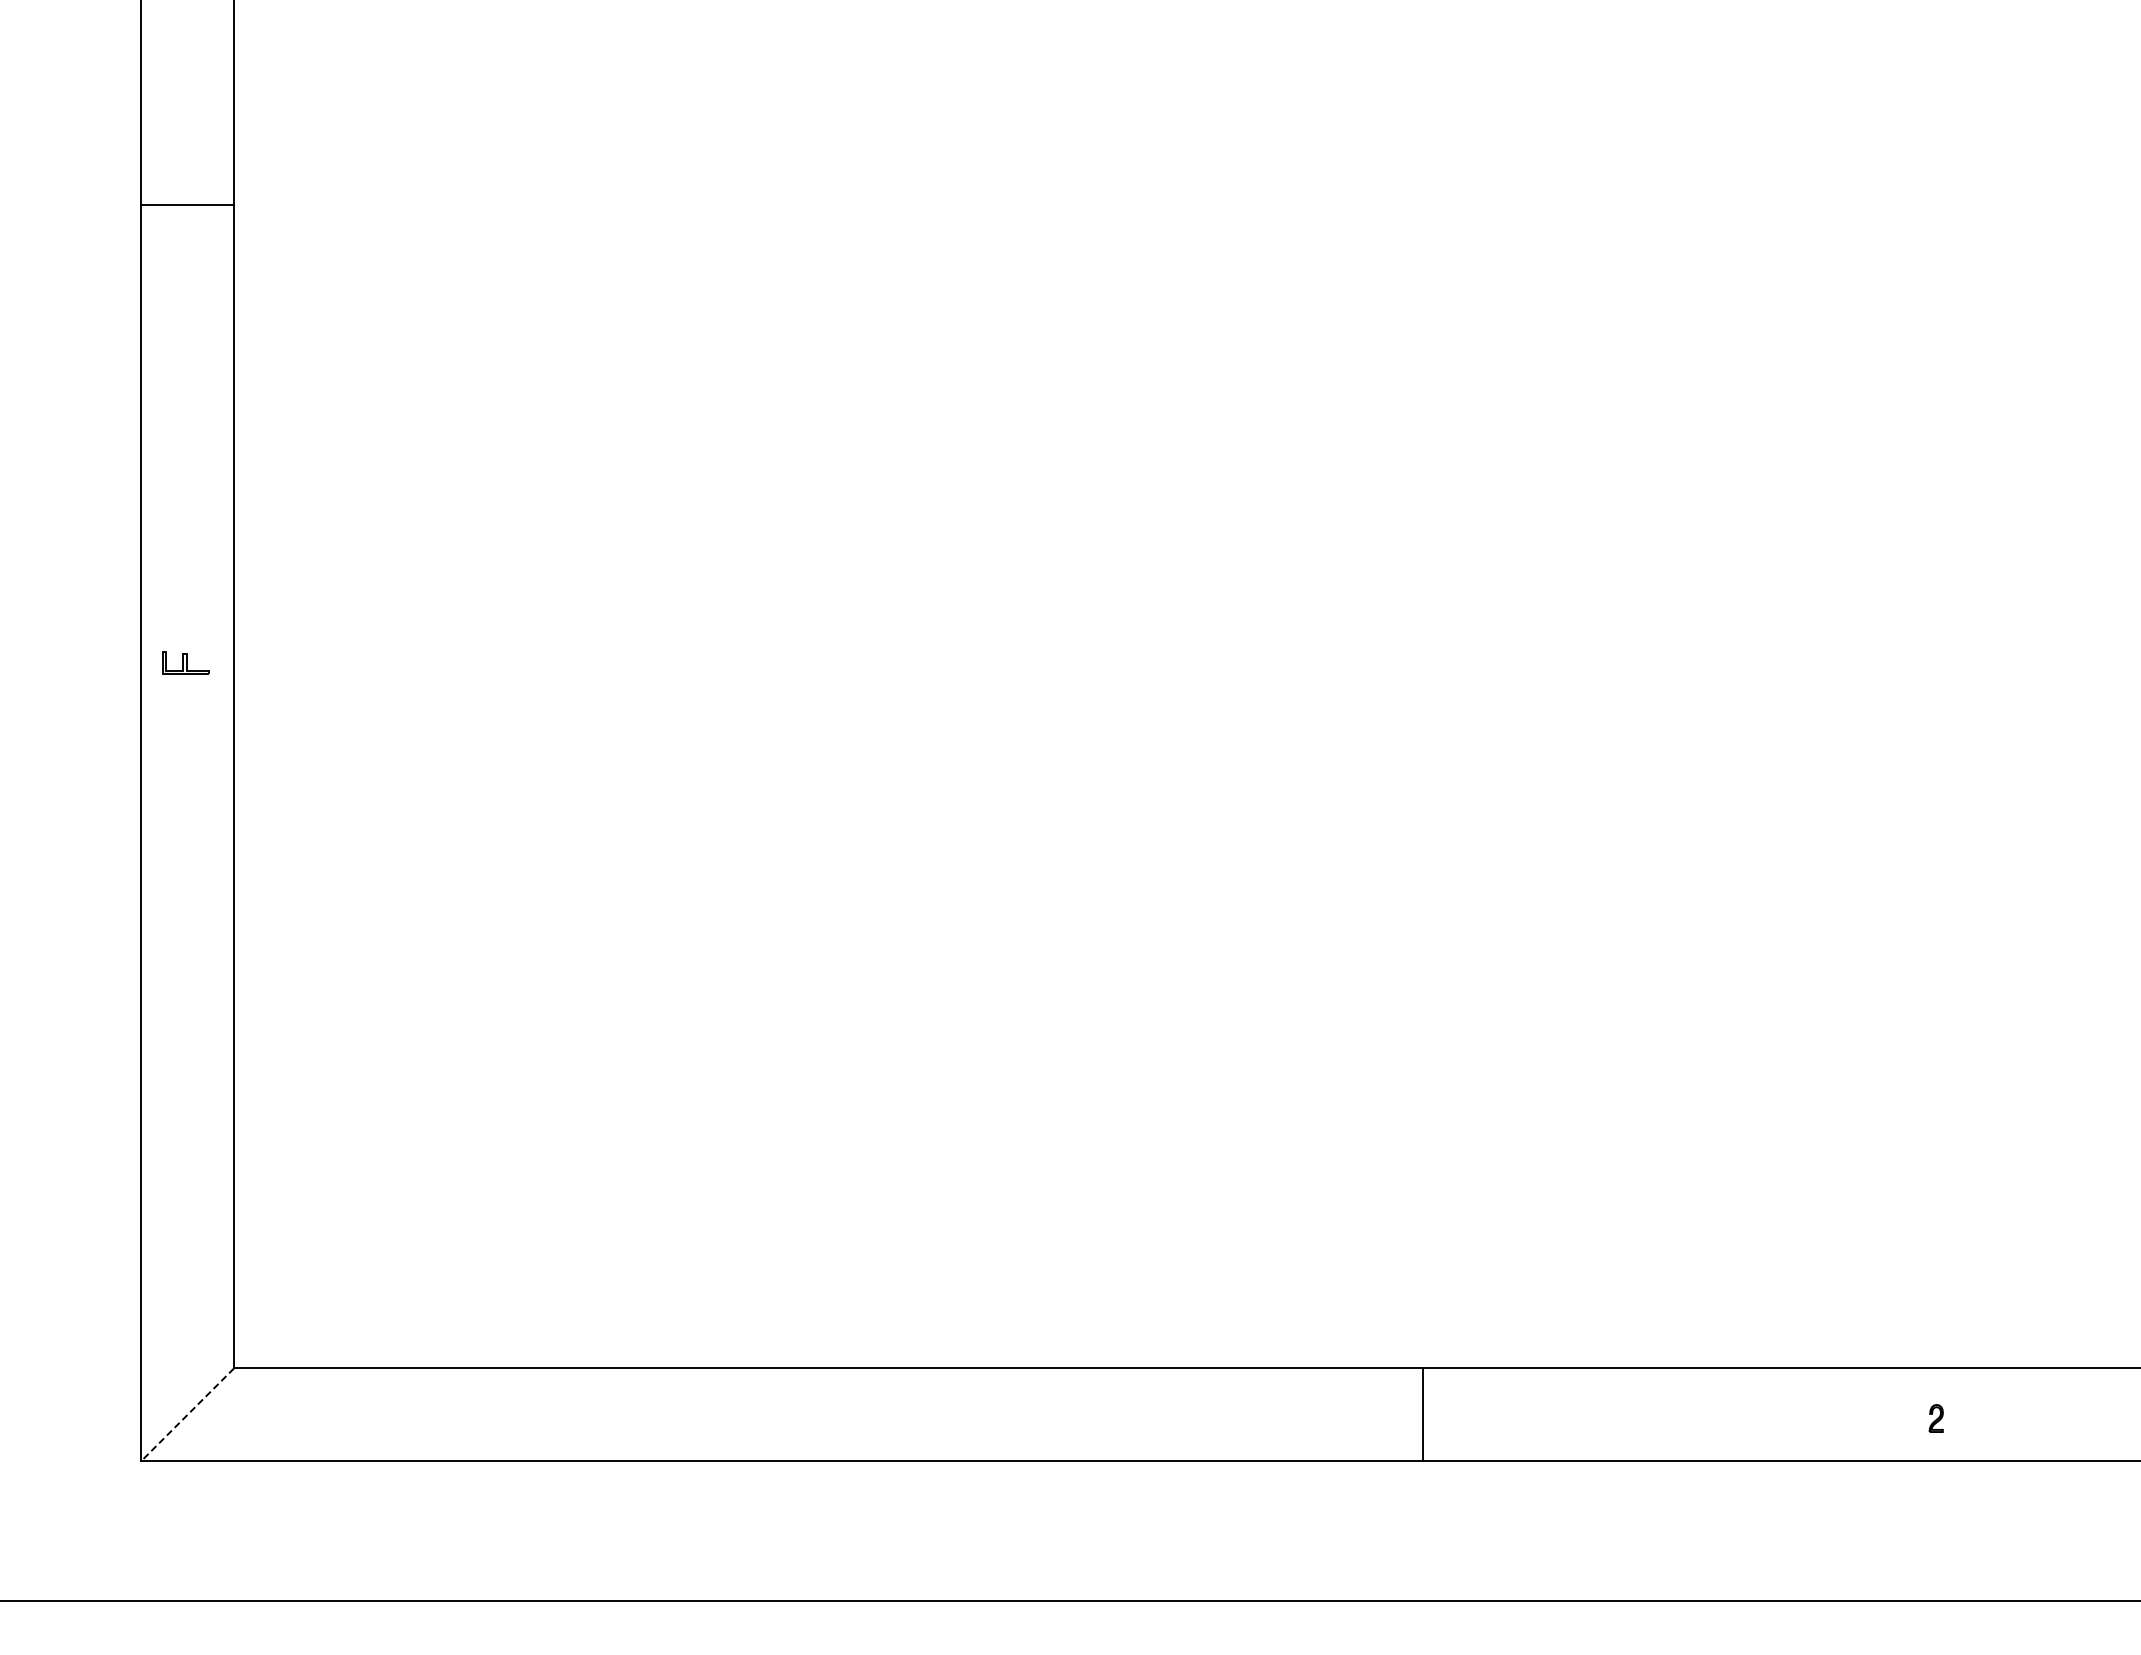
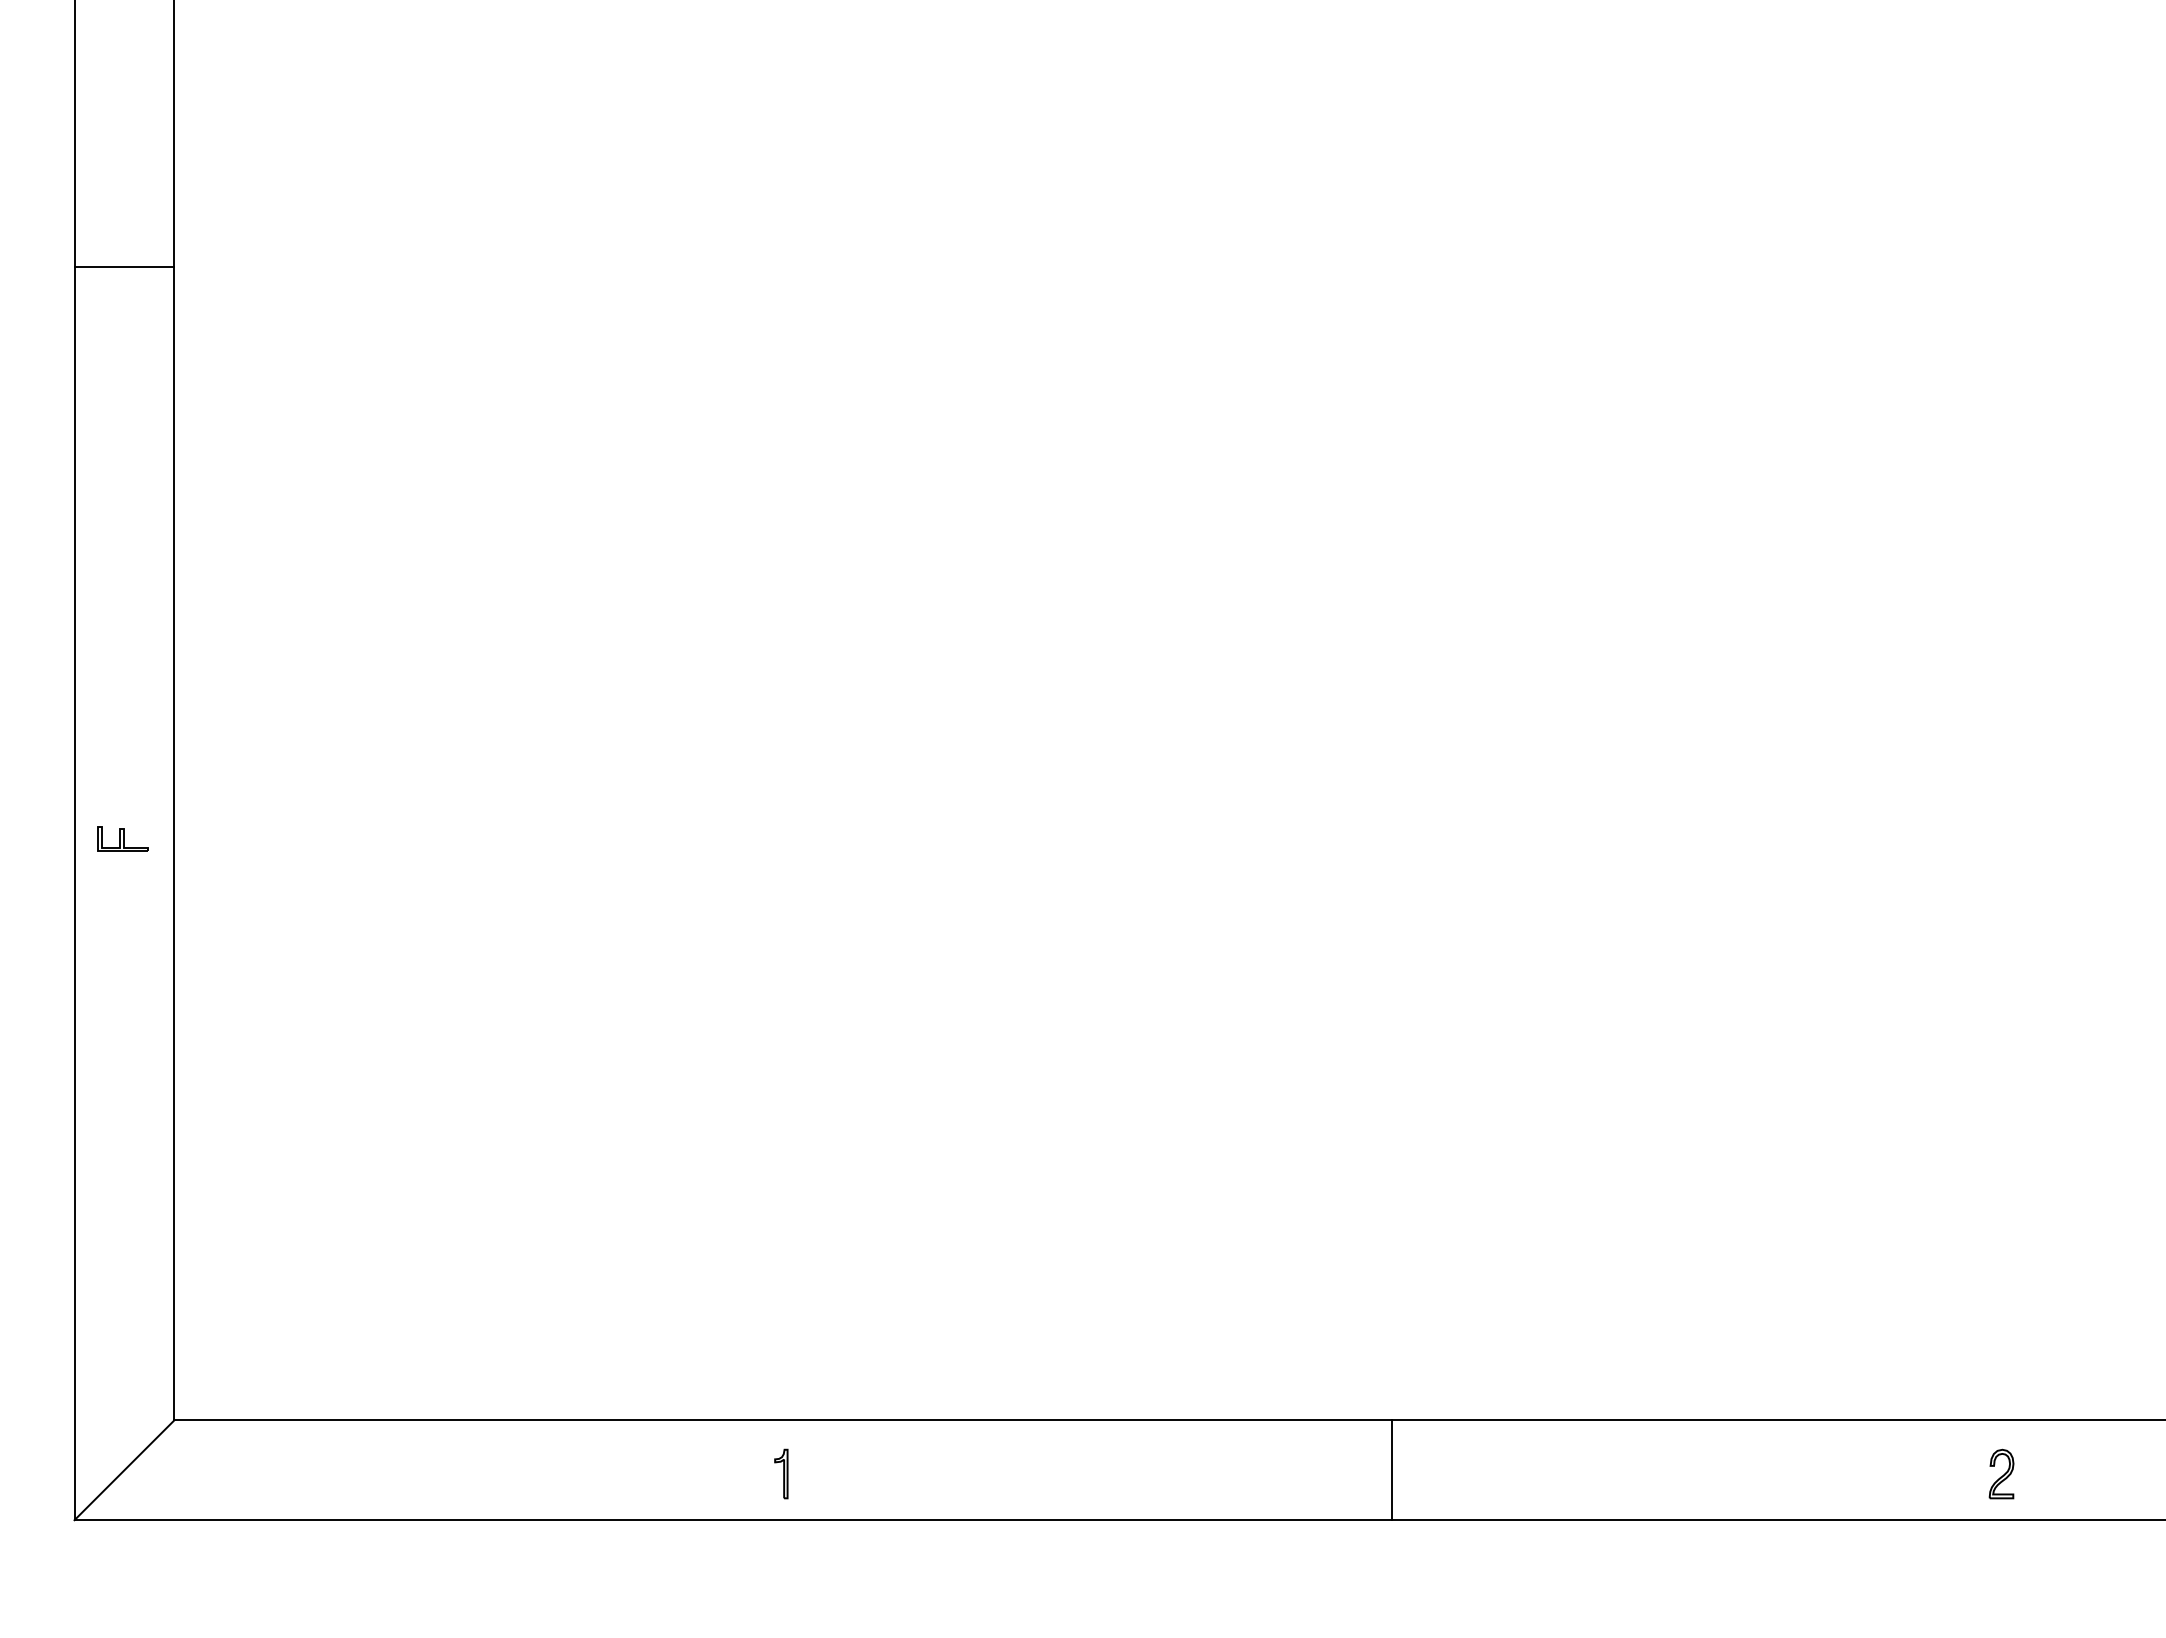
line: (187, 205) -> (124, 267), moved
part: (185, 662) -> (122, 838), moved
line: (187, 1414) -> (124, 1469), dashed -> solid
line: (1423, 1414) -> (1392, 1469), moved
part: (799, 1418) -> (781, 1474), added
part: (1936, 1418) -> (2001, 1474), size x1.67

